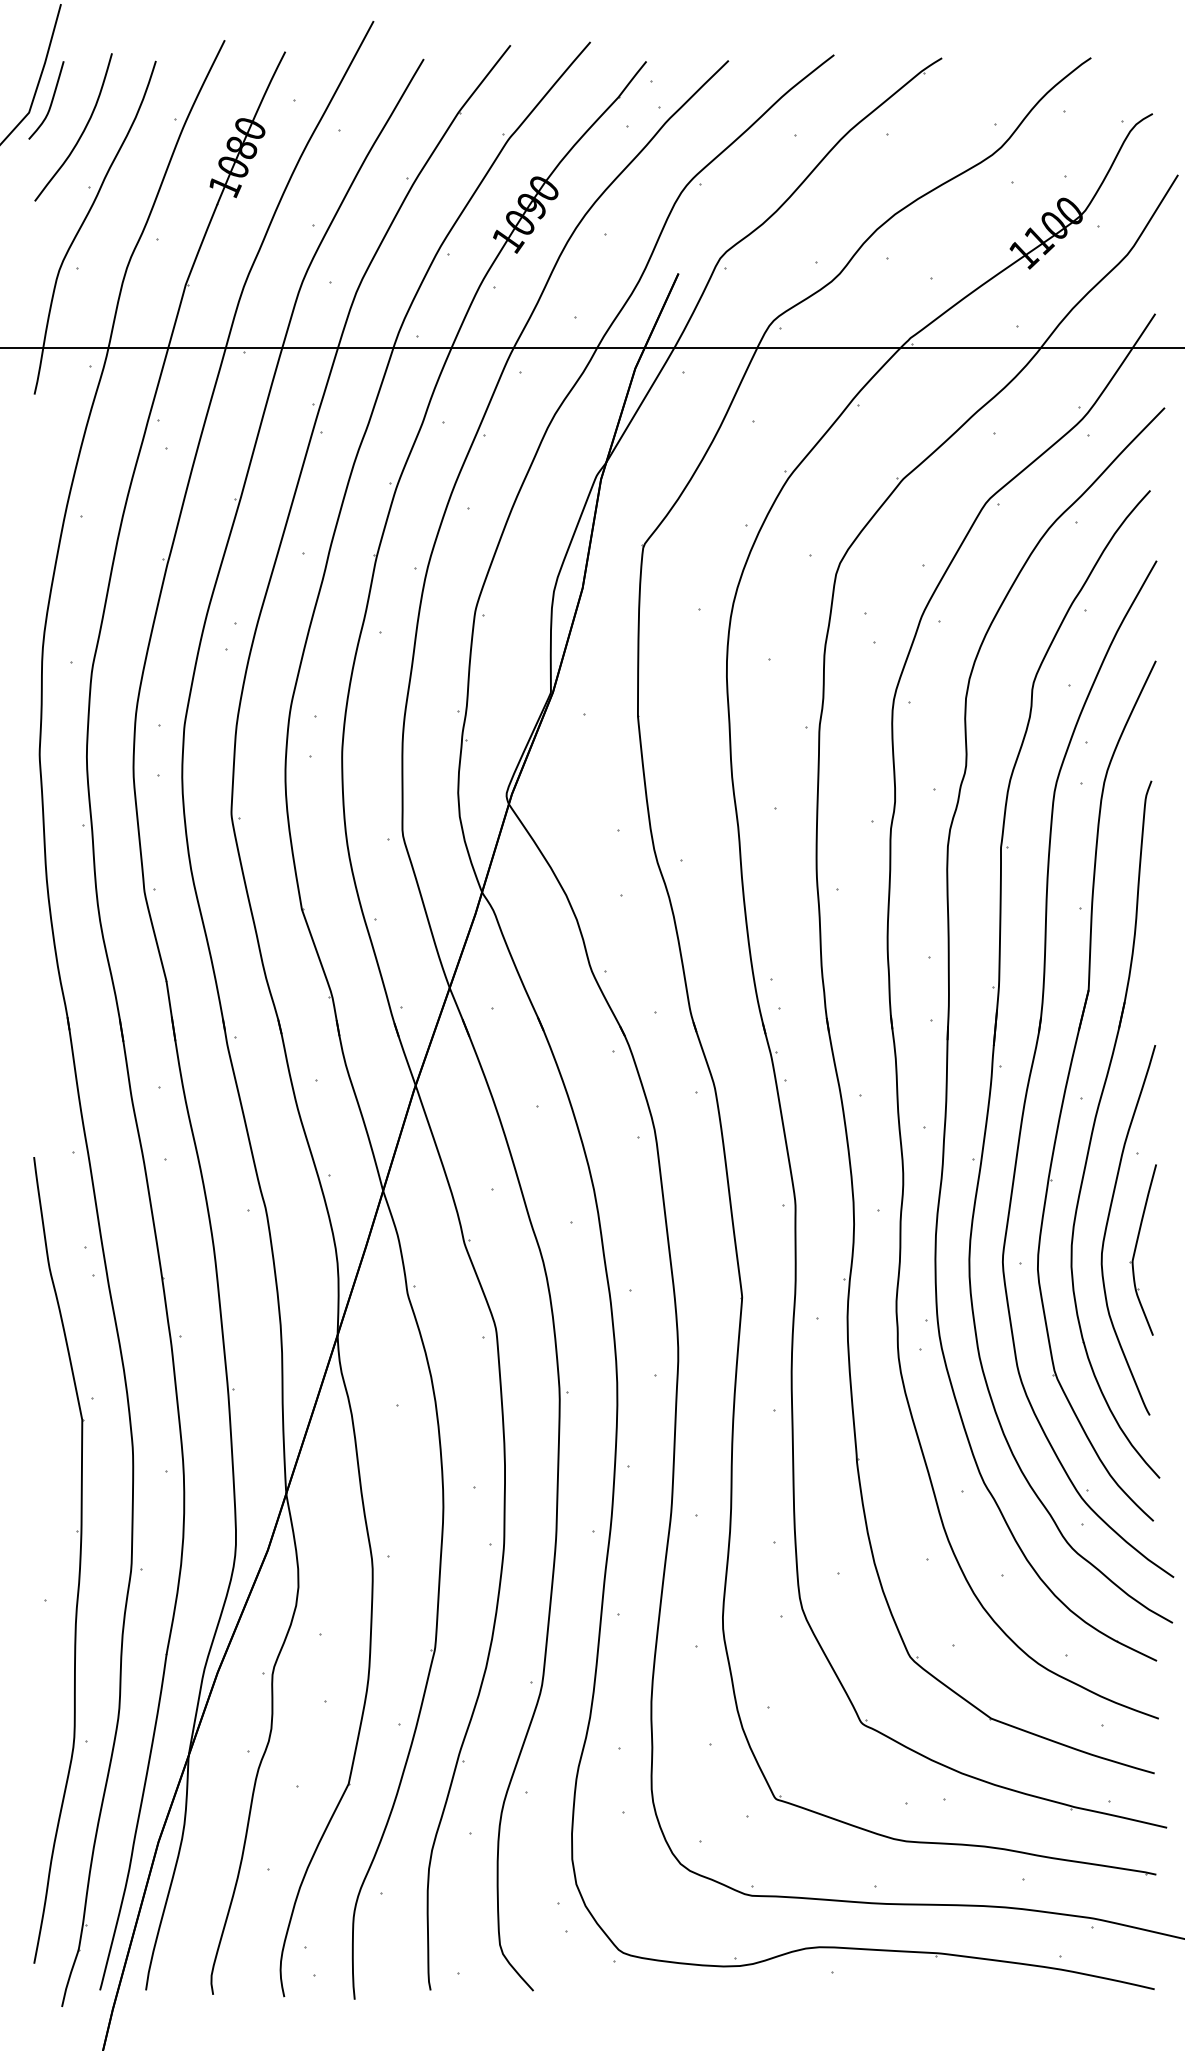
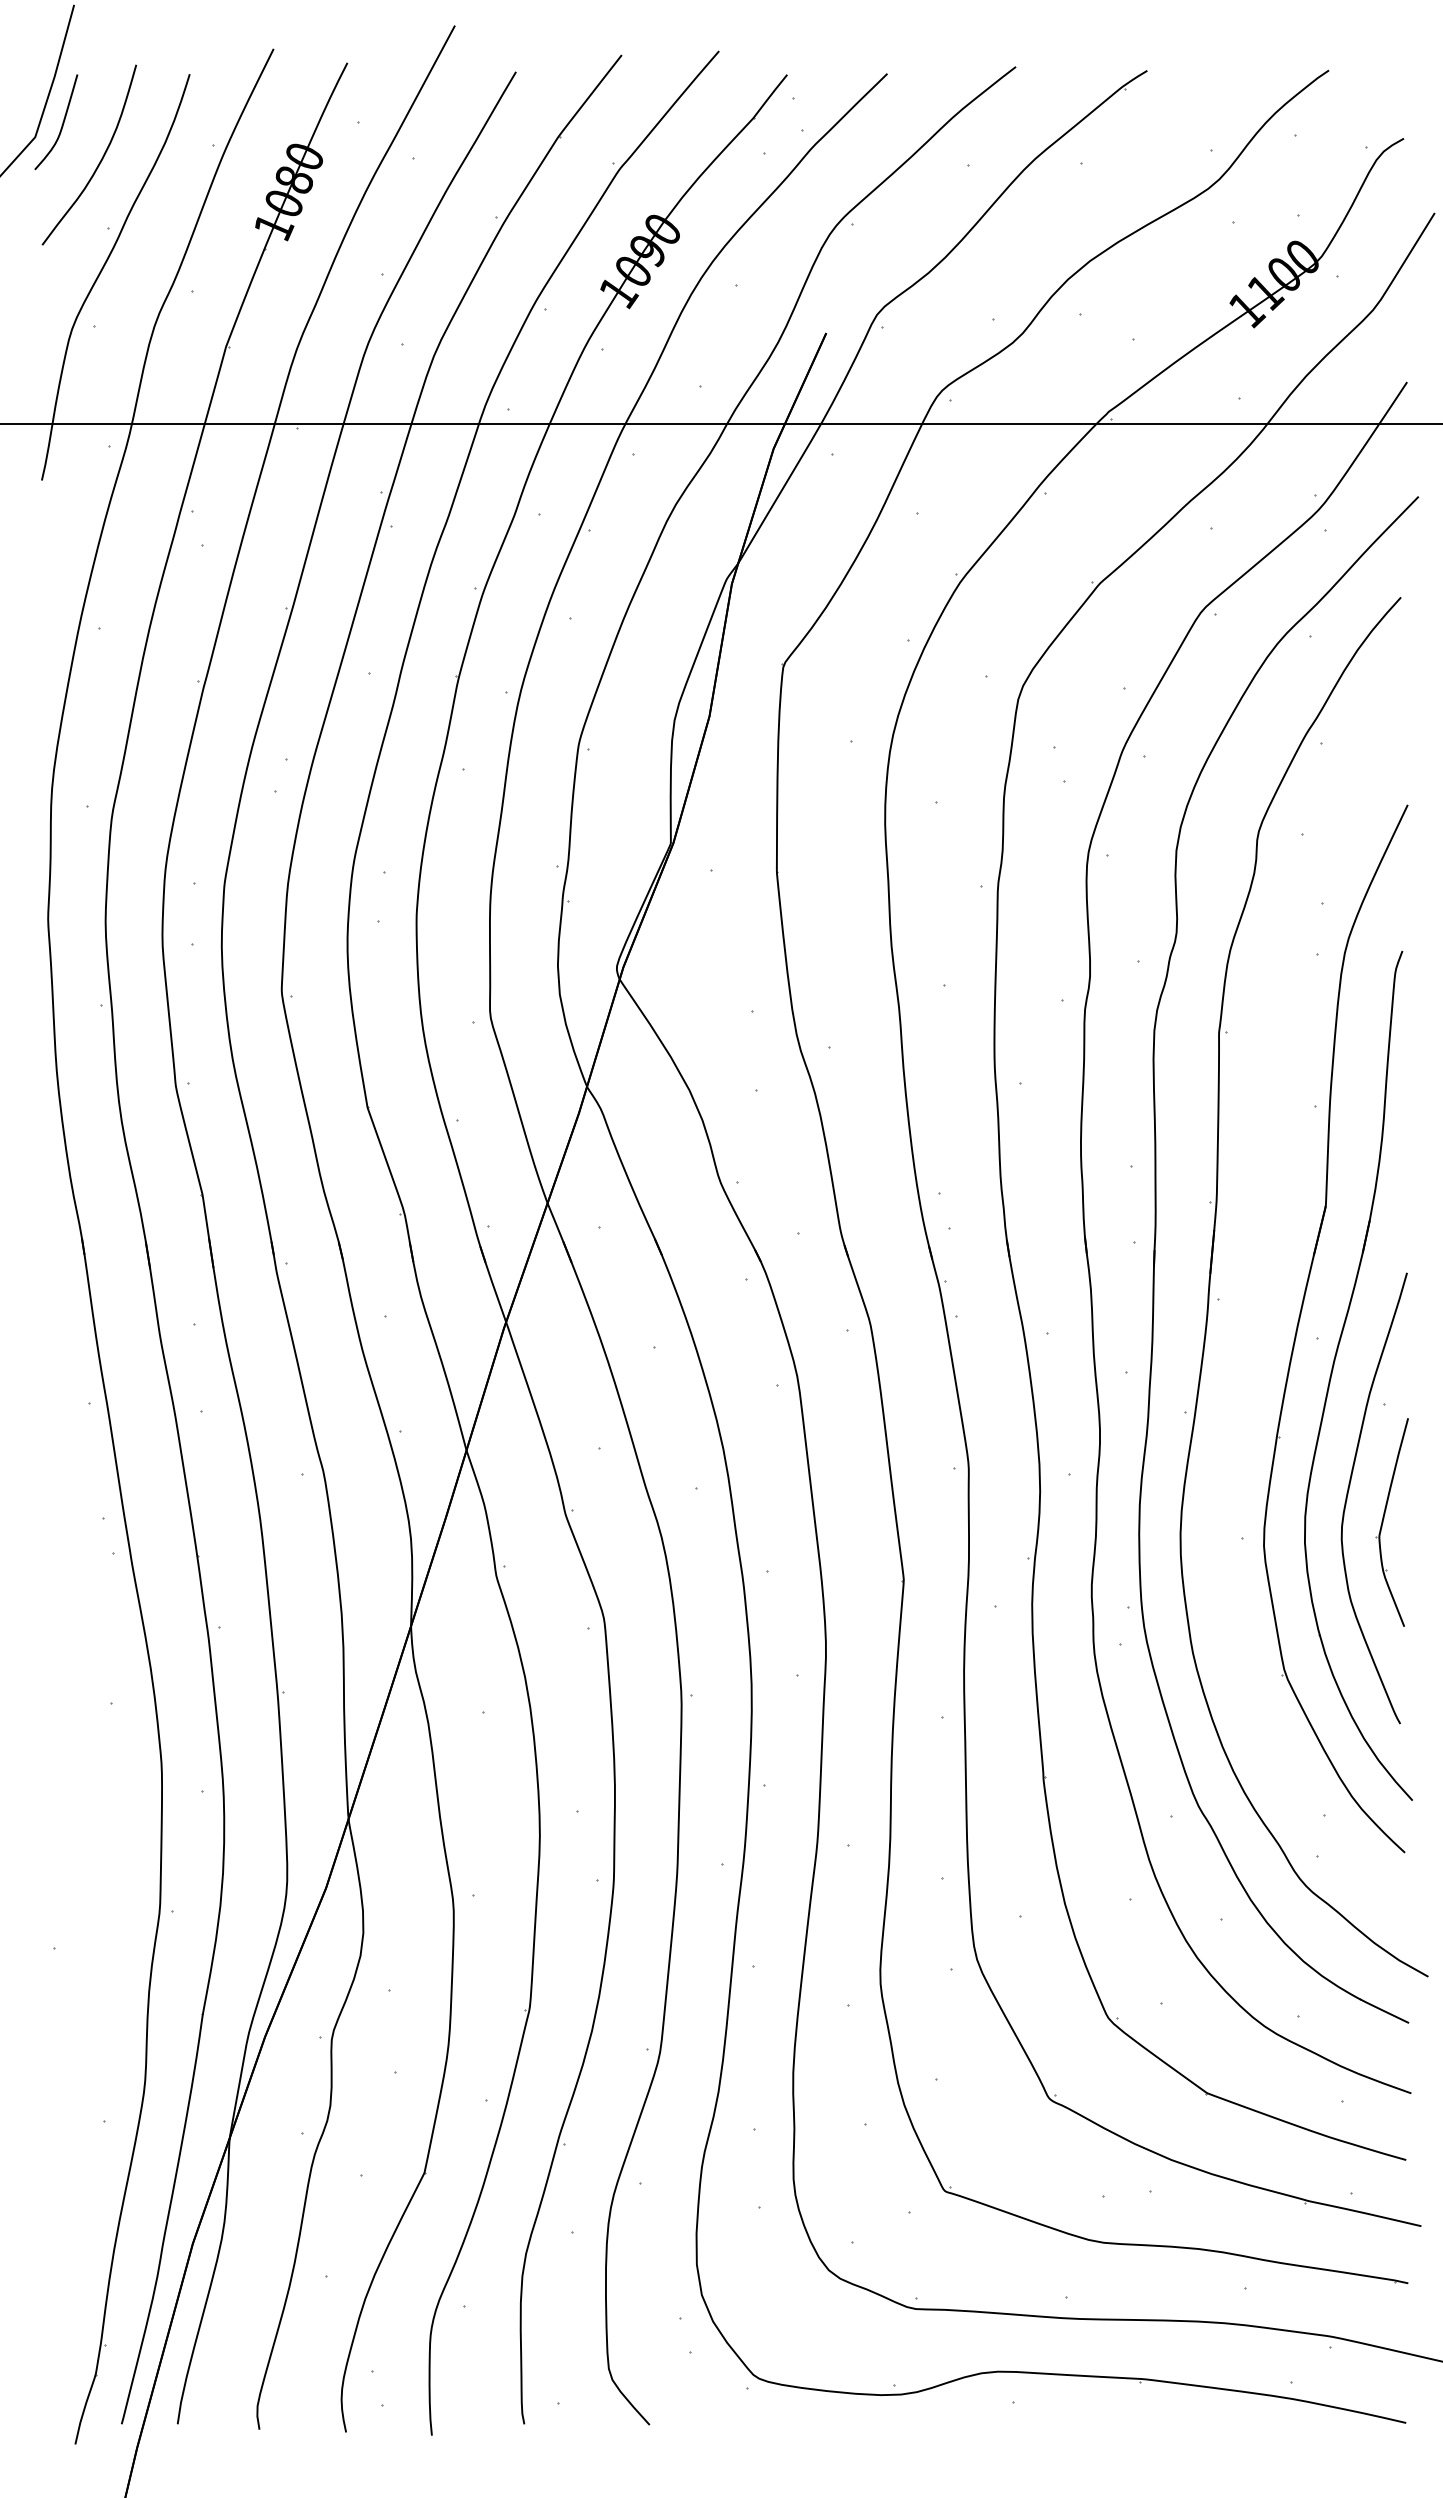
part: (1035, 1053) -> (1261, 1283), removed
part: (79, 1560) -> (96, 1900), removed

